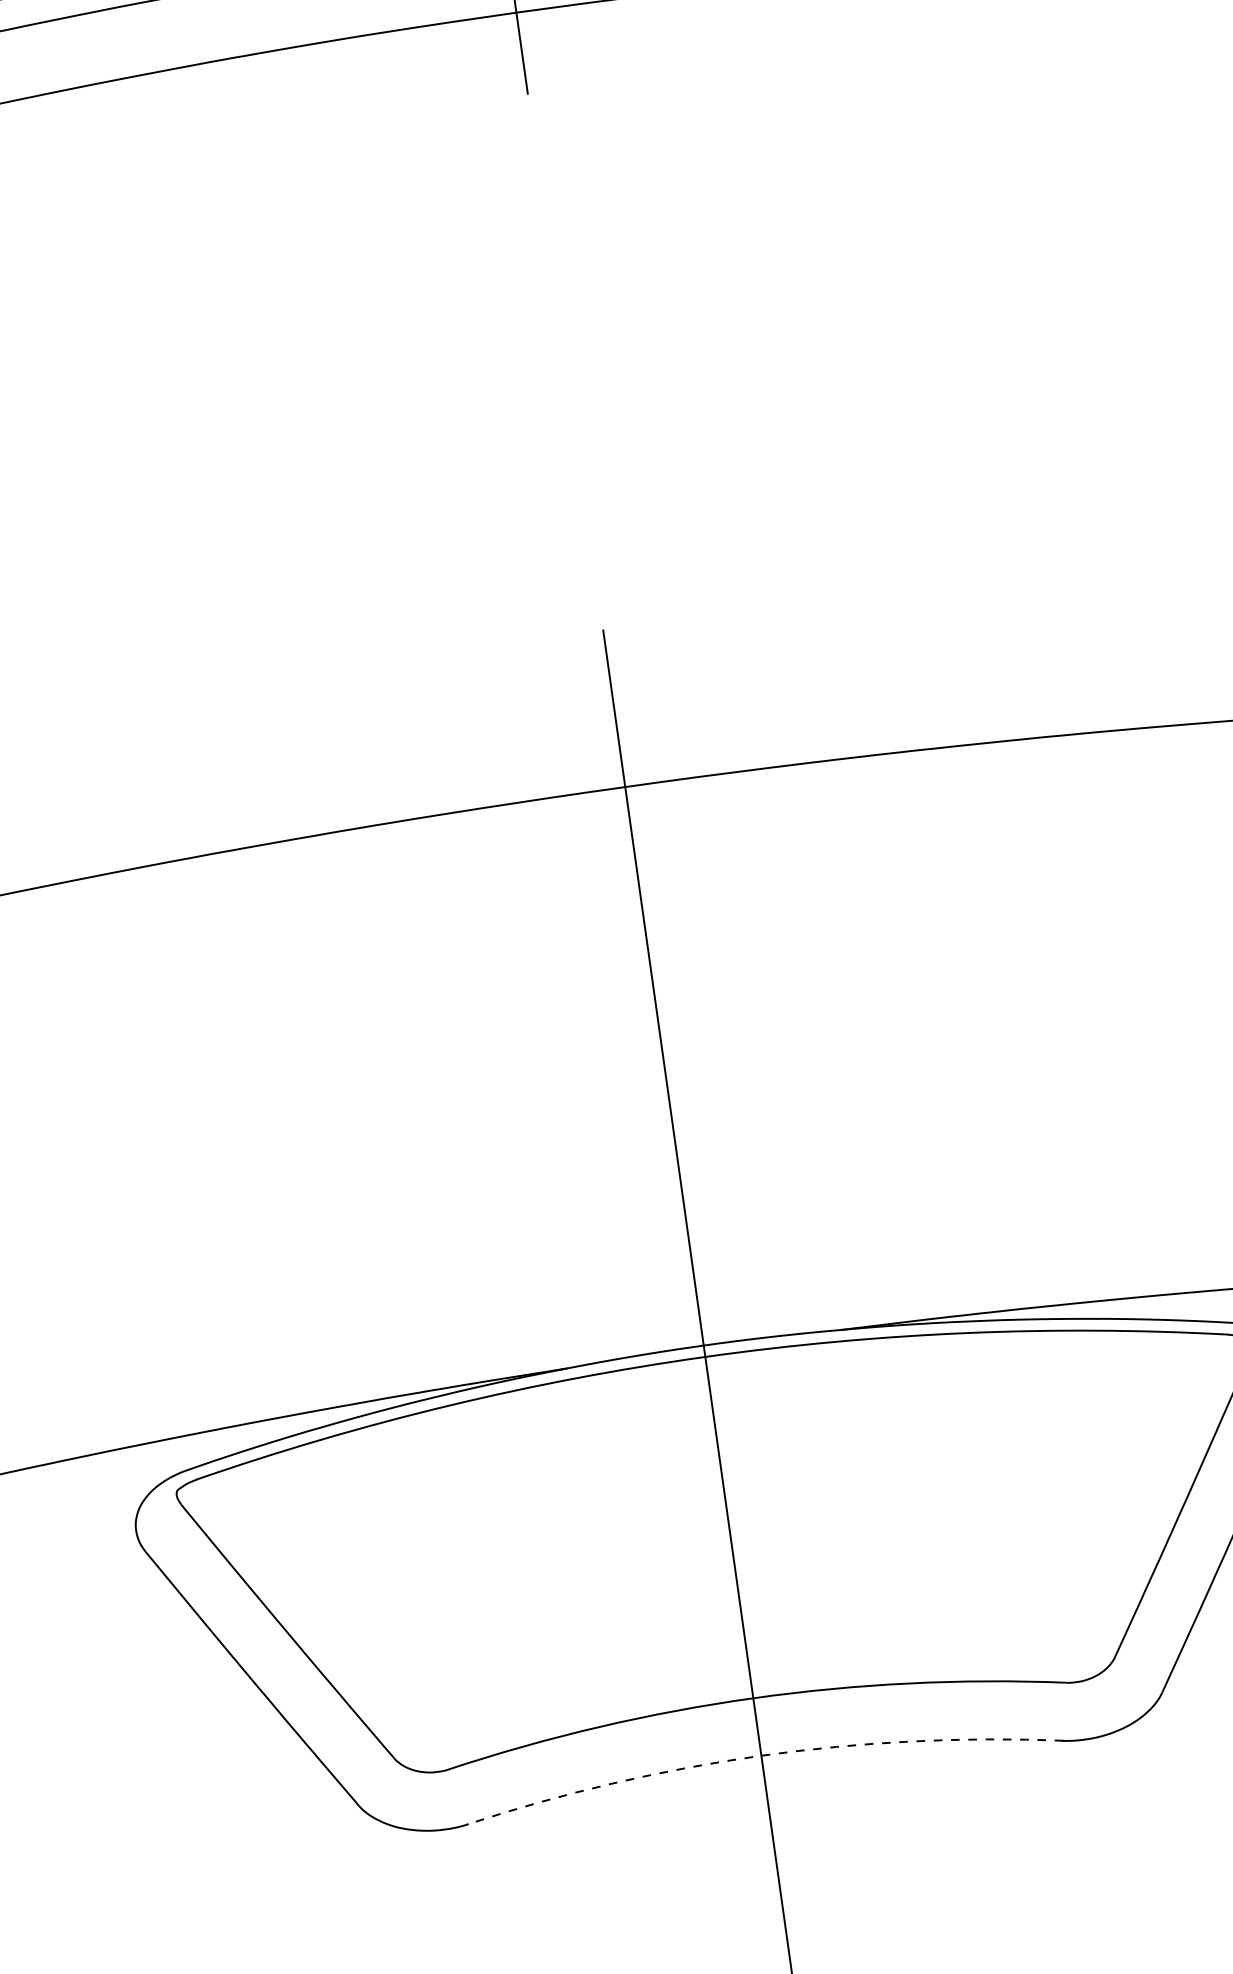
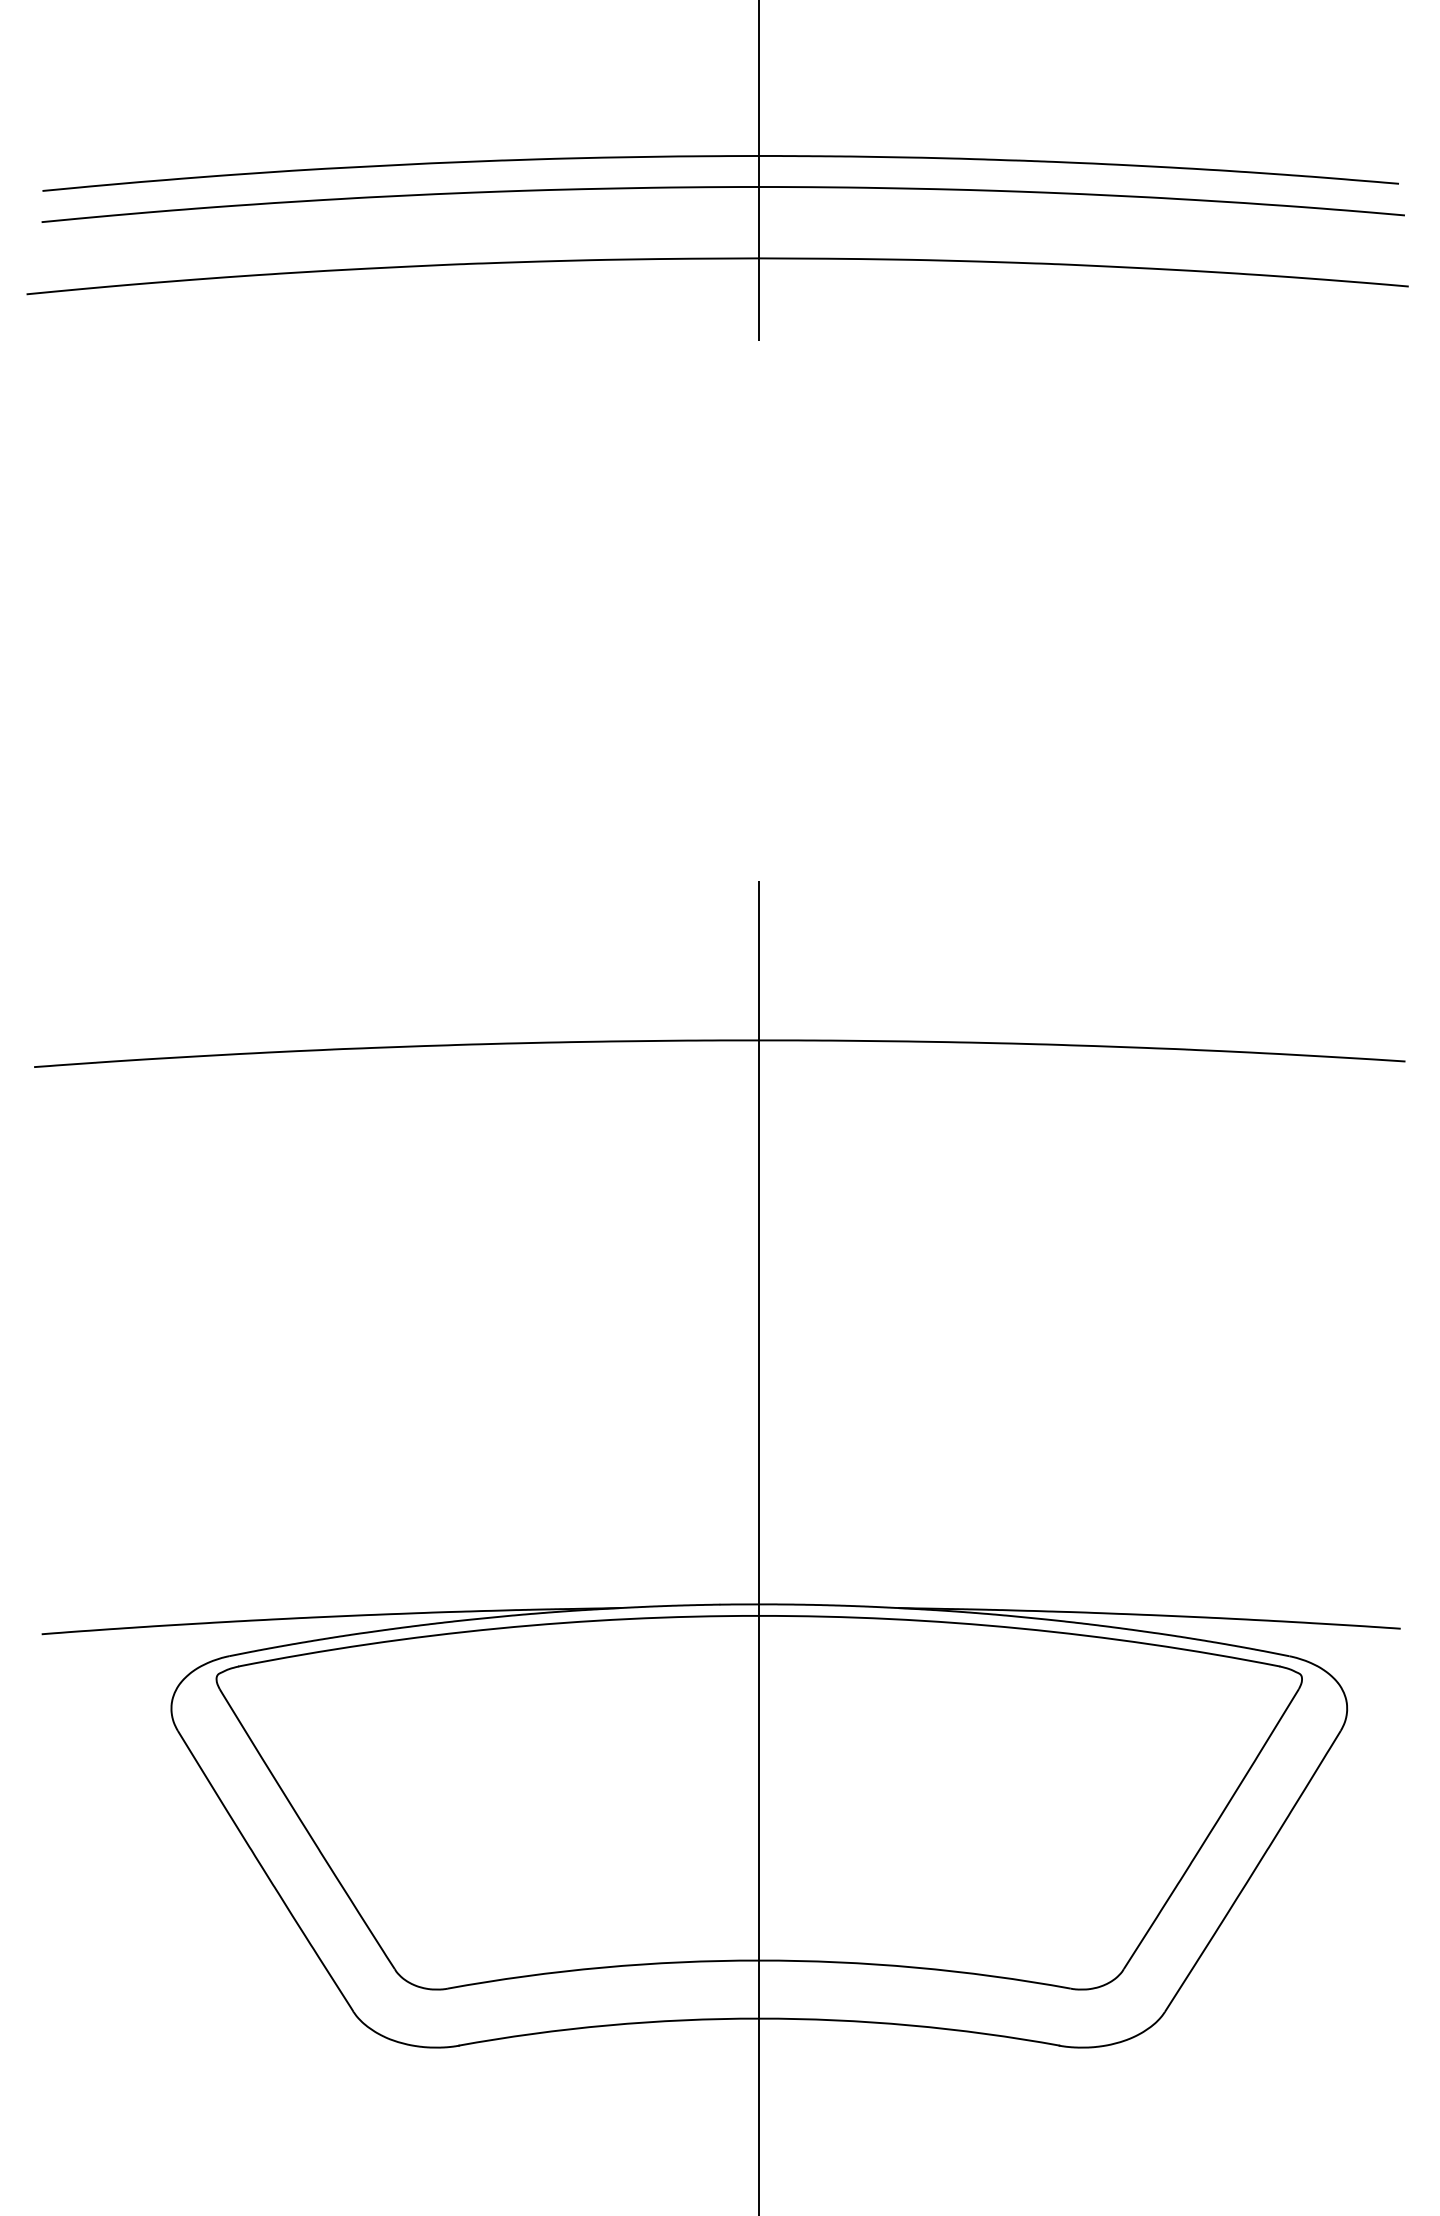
arc: (761, 1755) -> (759, 2018), dashed -> solid

